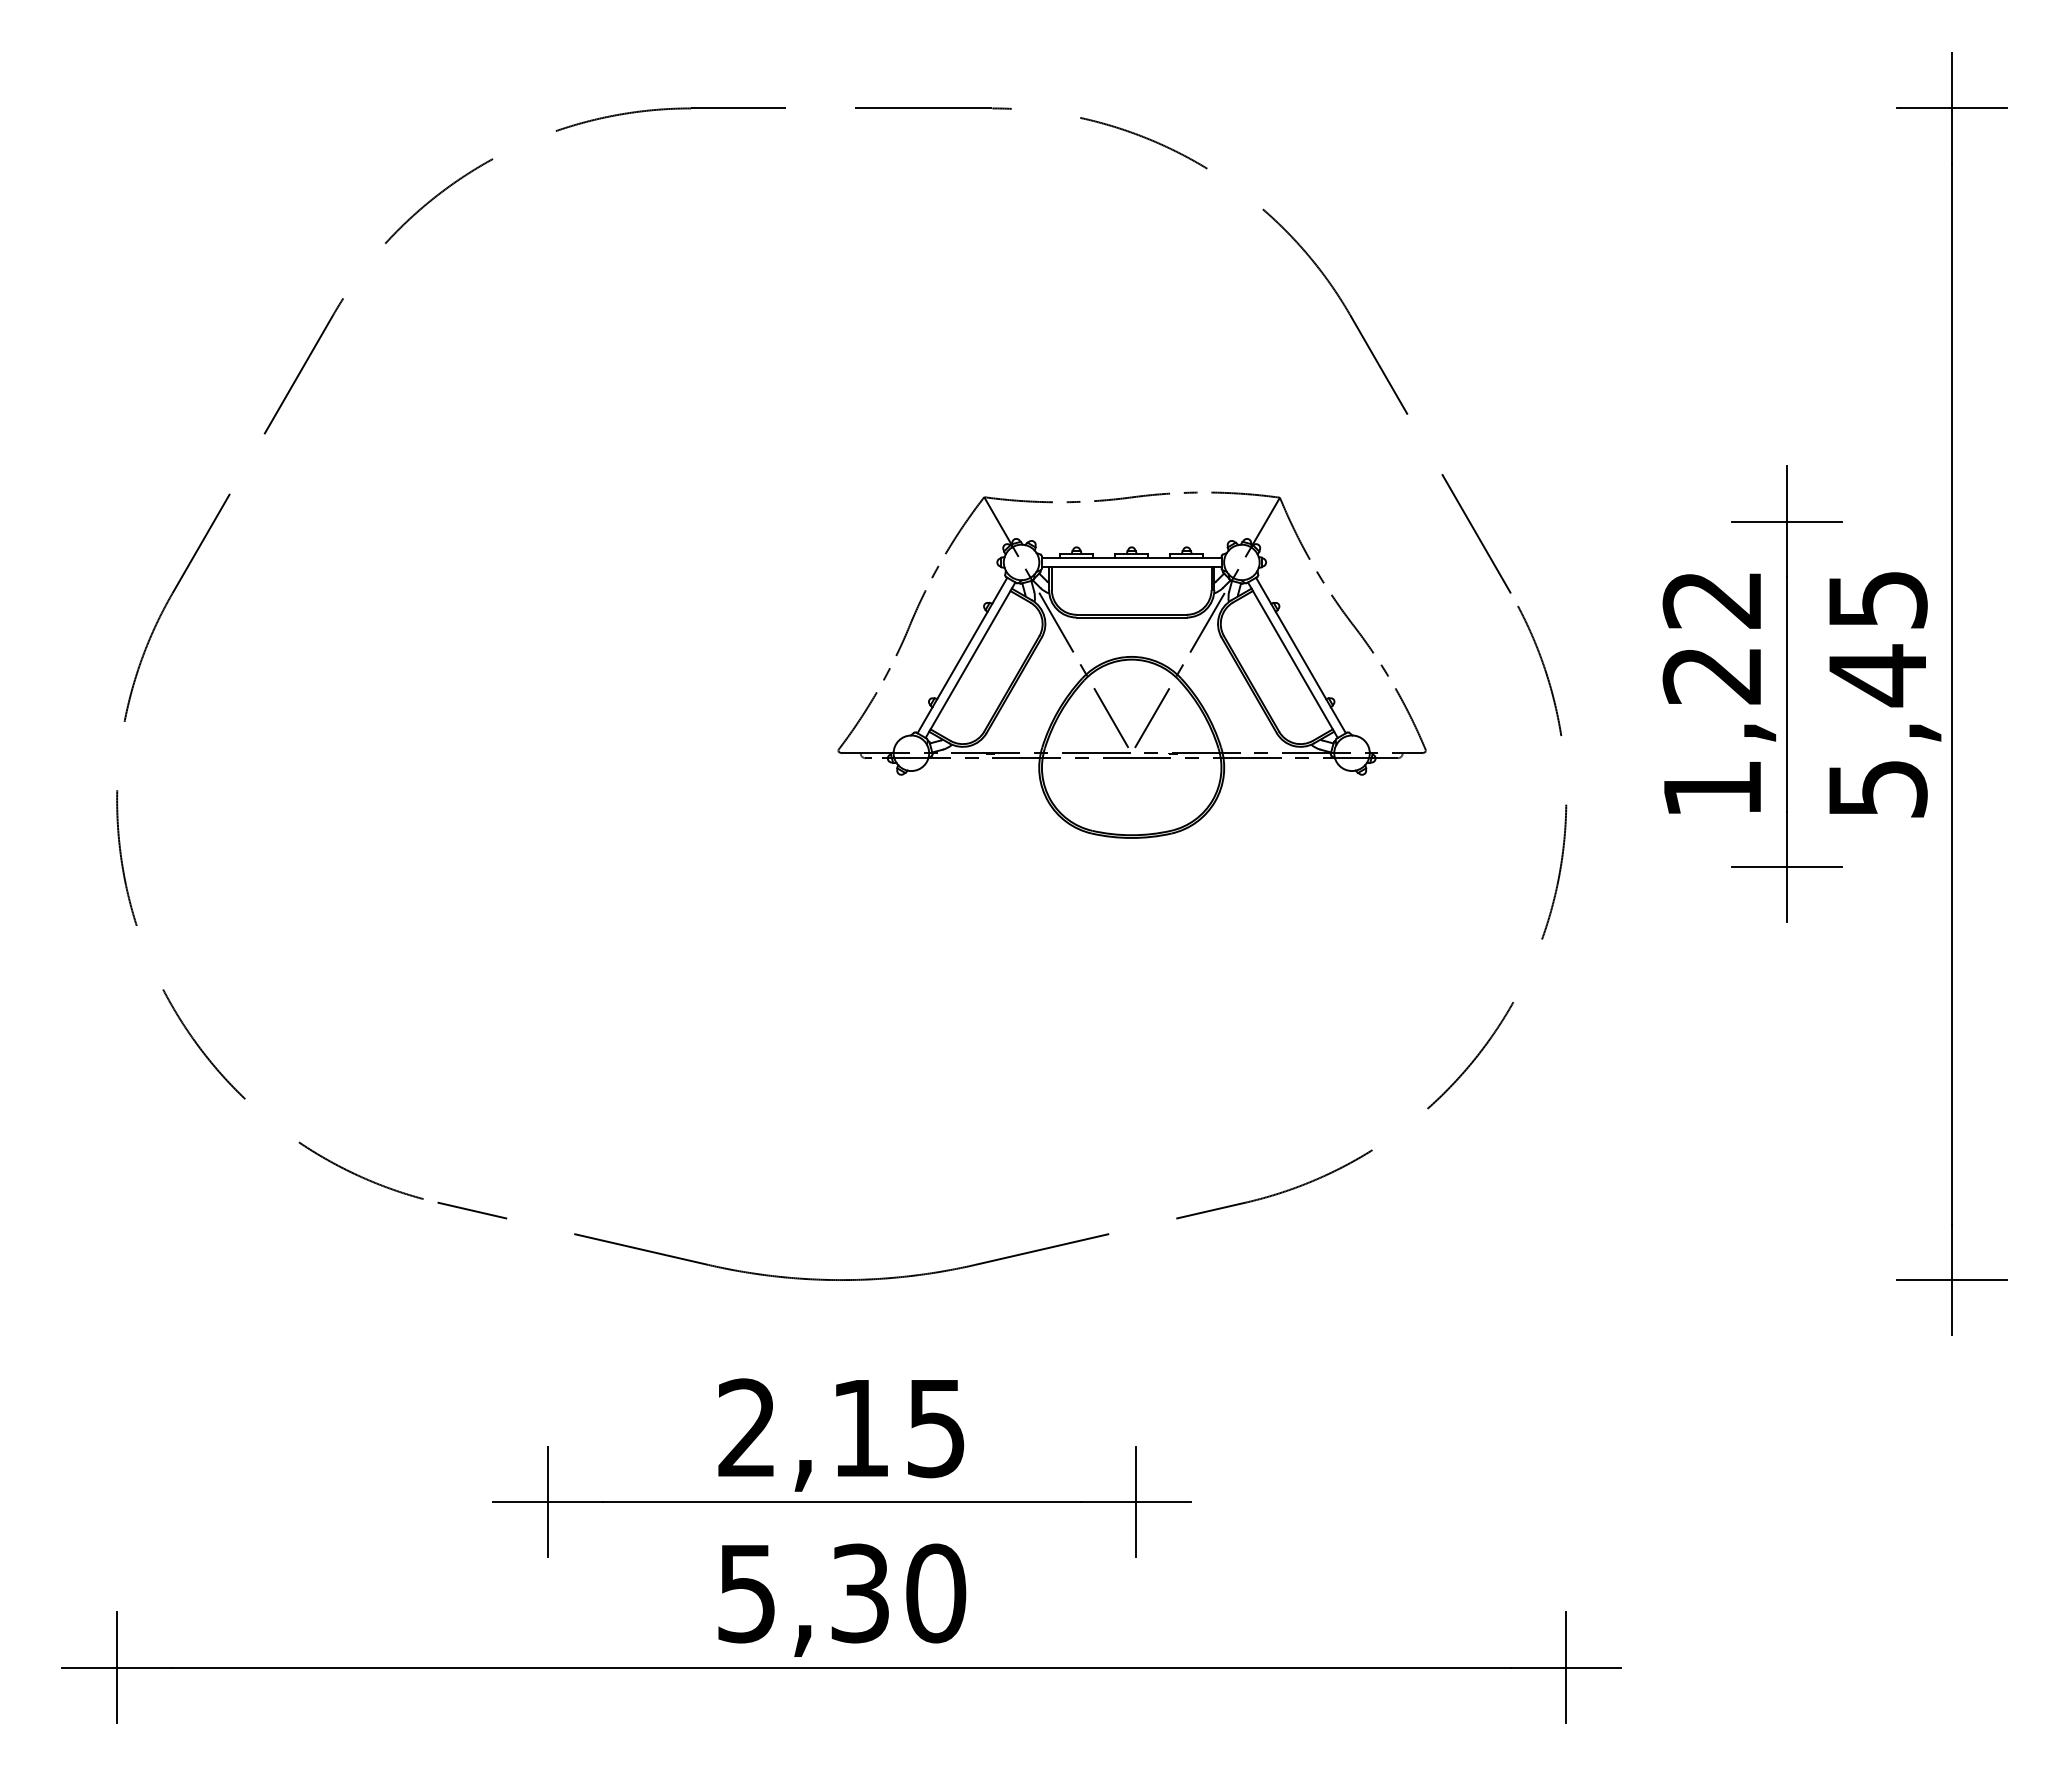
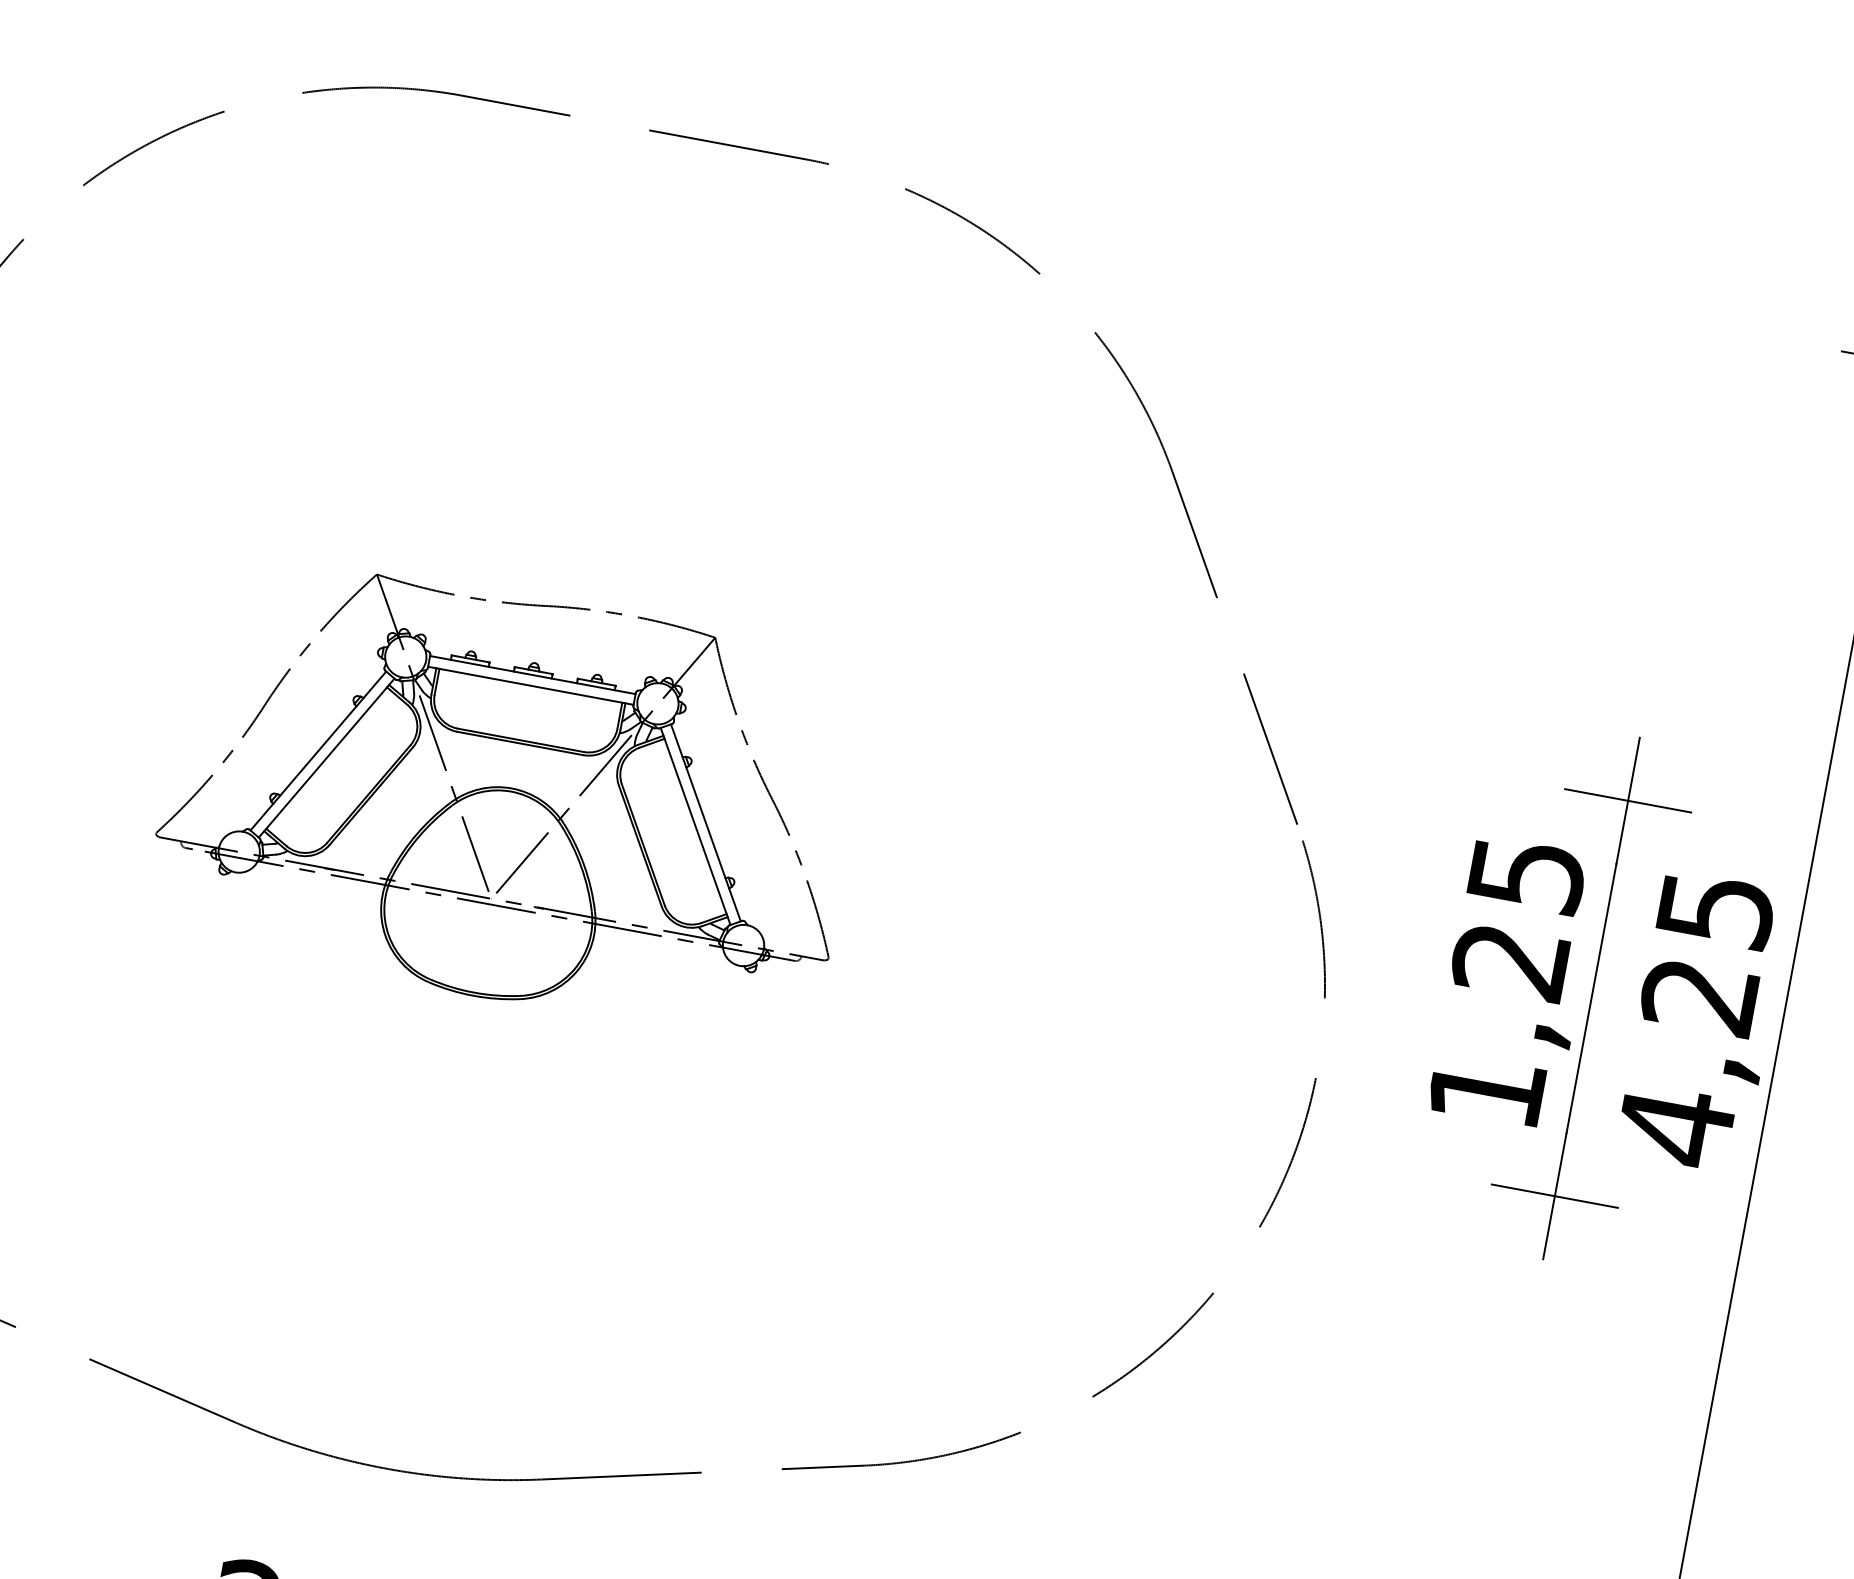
text: (1712, 600) -> (1526, 875), 1,22 -> 1,25
part: (1131, 664) -> (509, 797), moved
text: (1877, 732) -> (1687, 1061), 5,45 -> 4,25

